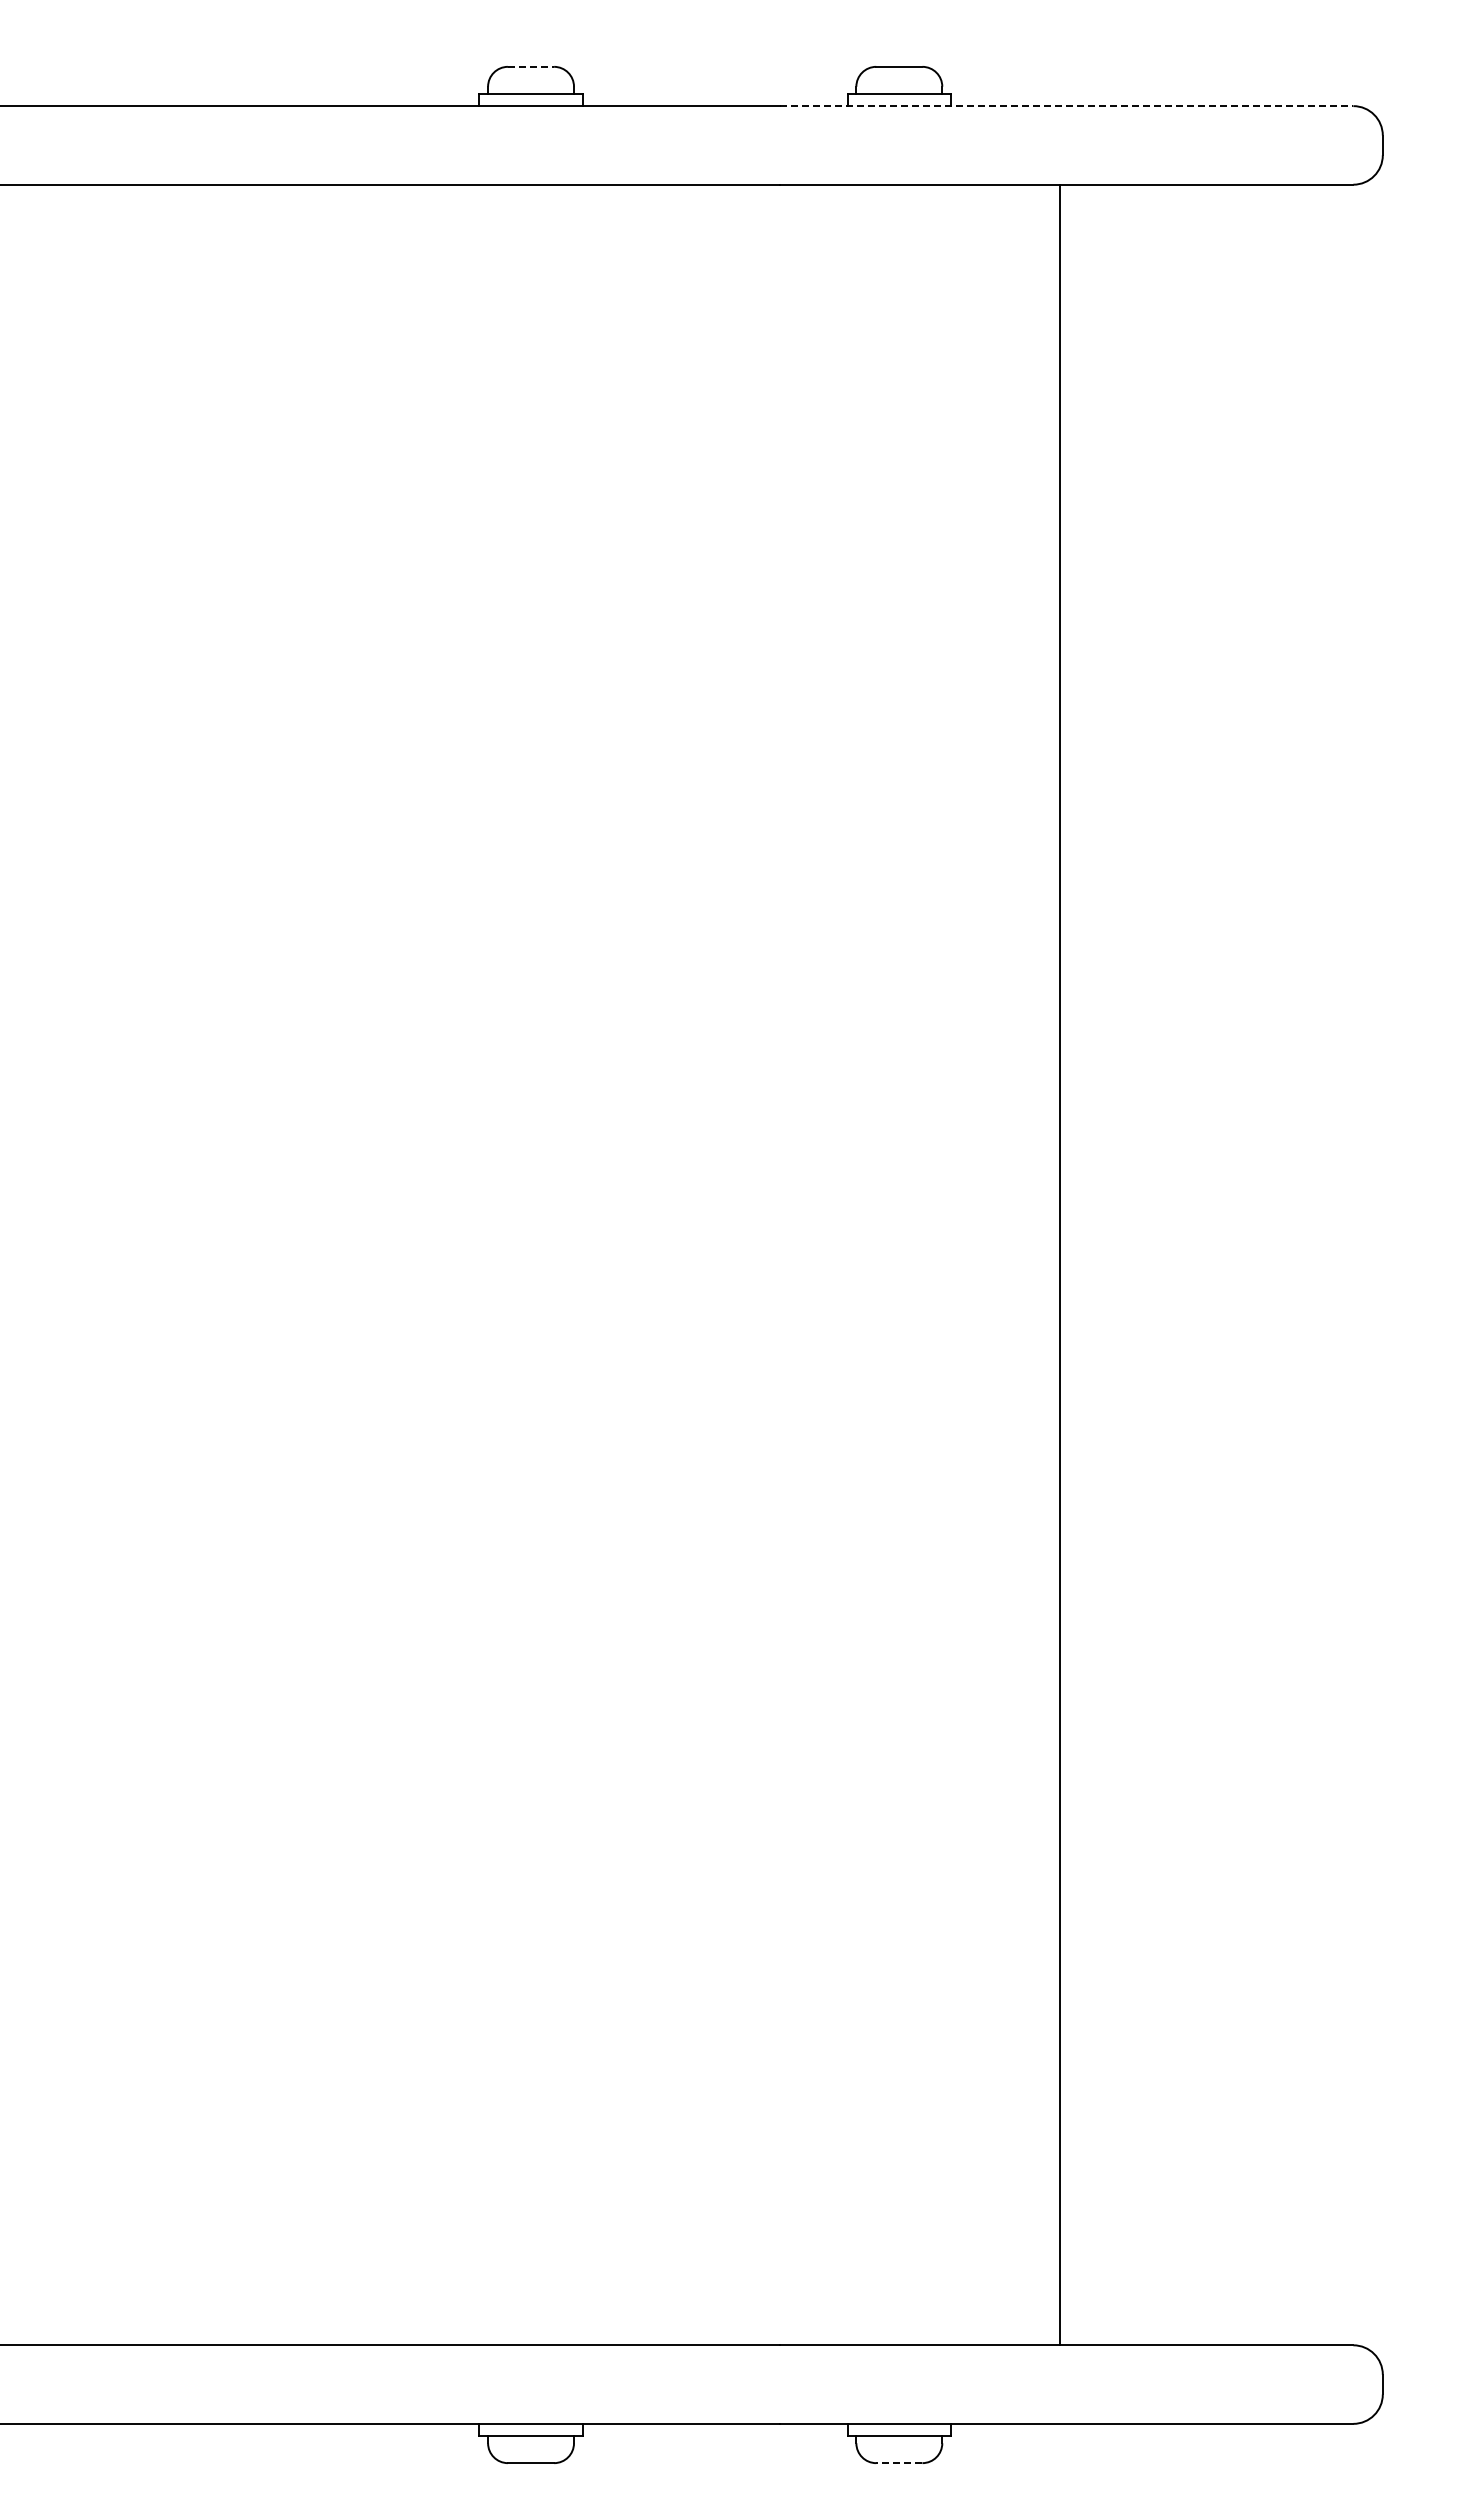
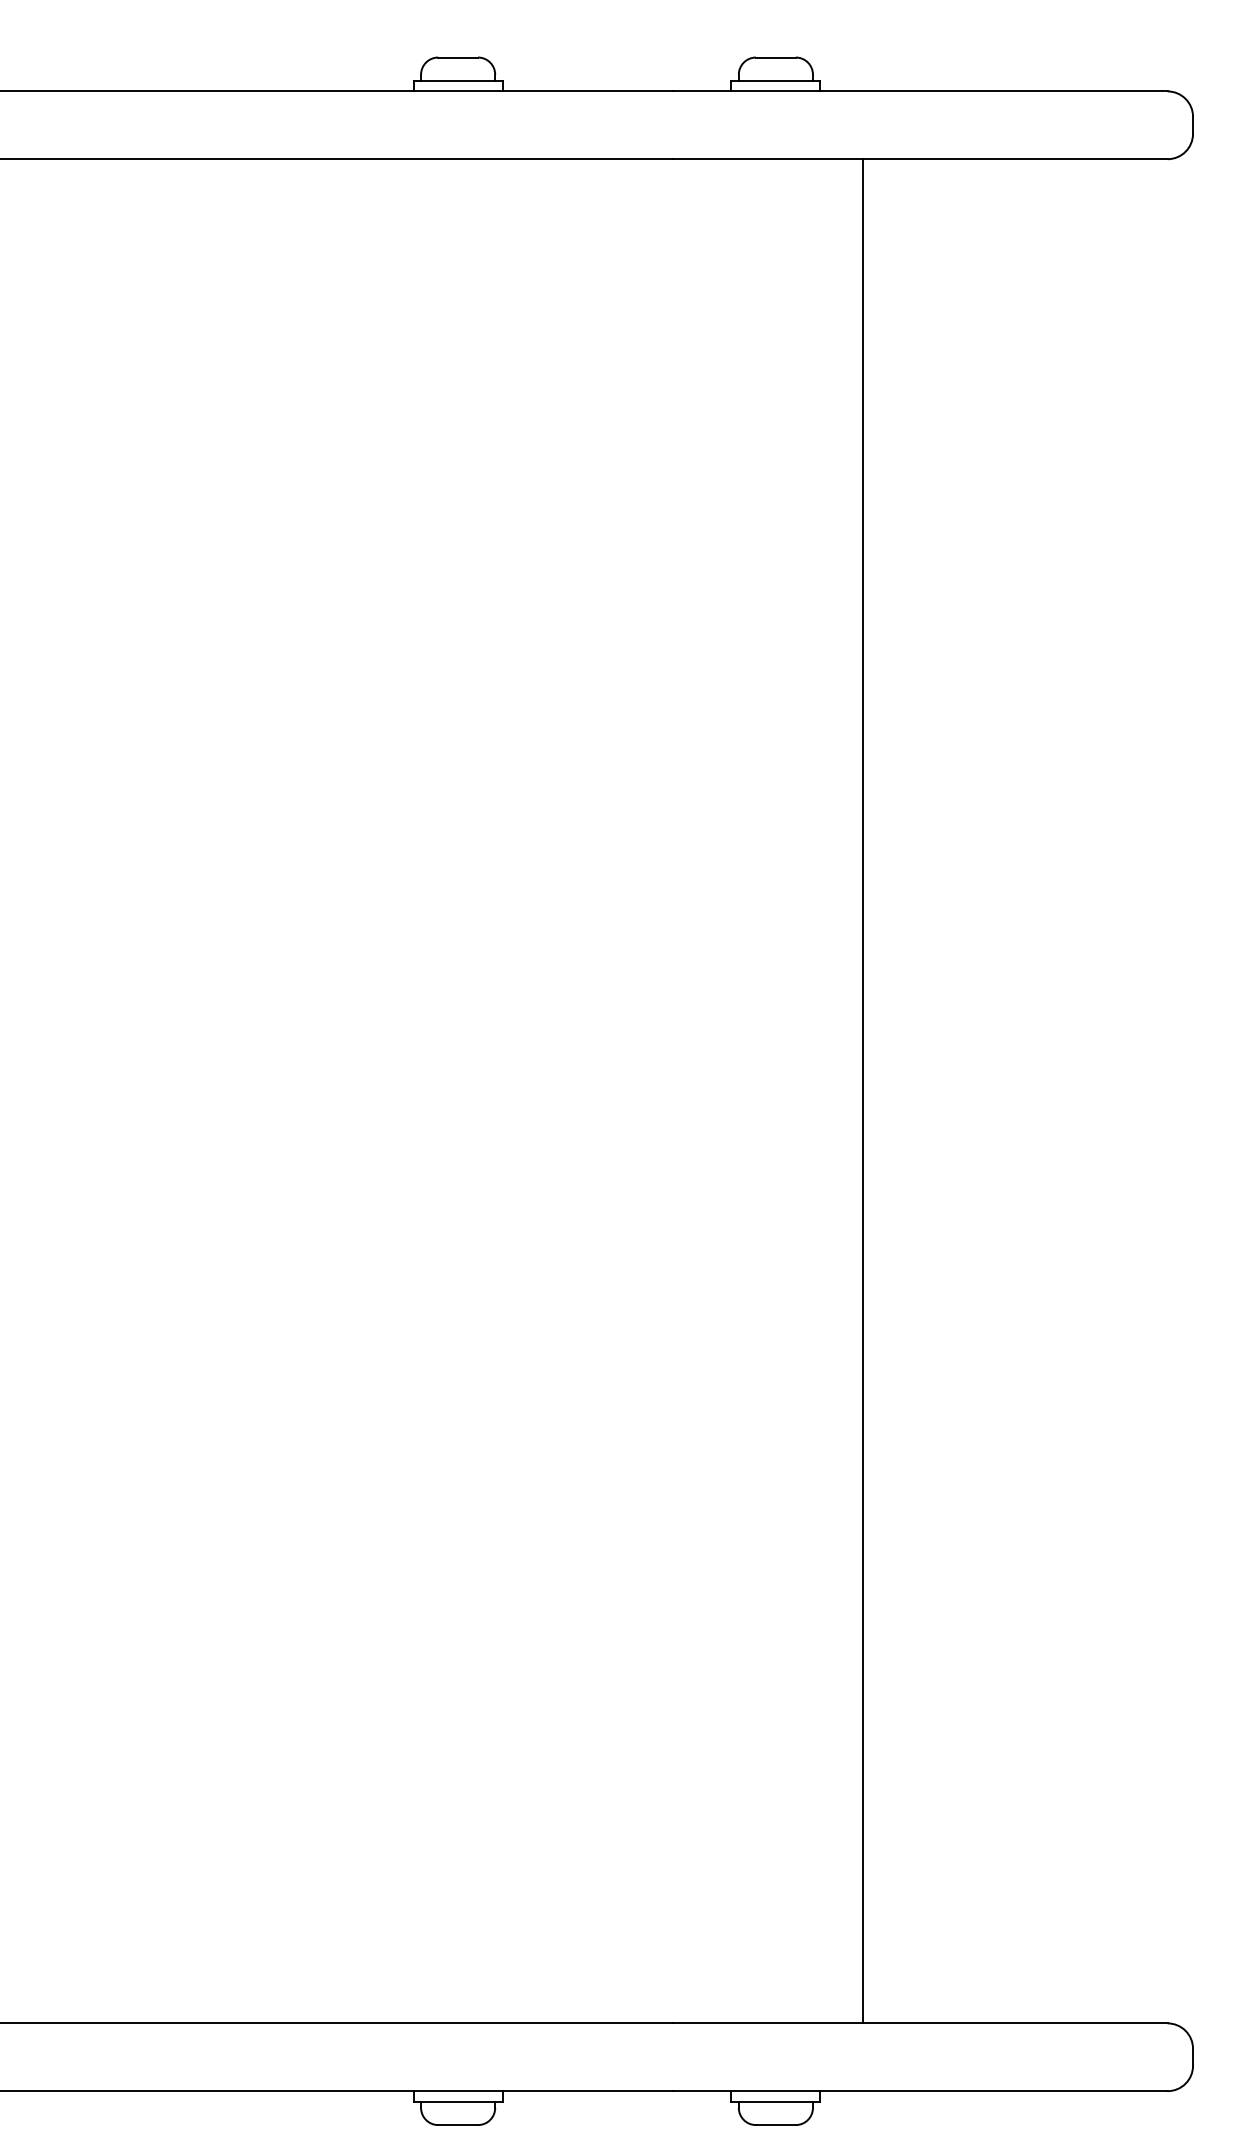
line: (531, 66) -> (458, 57), dashed -> solid
line: (1066, 106) -> (920, 91), dashed -> solid
line: (1060, 1264) -> (863, 1090), moved
line: (898, 2463) -> (775, 2125), dashed -> solid

